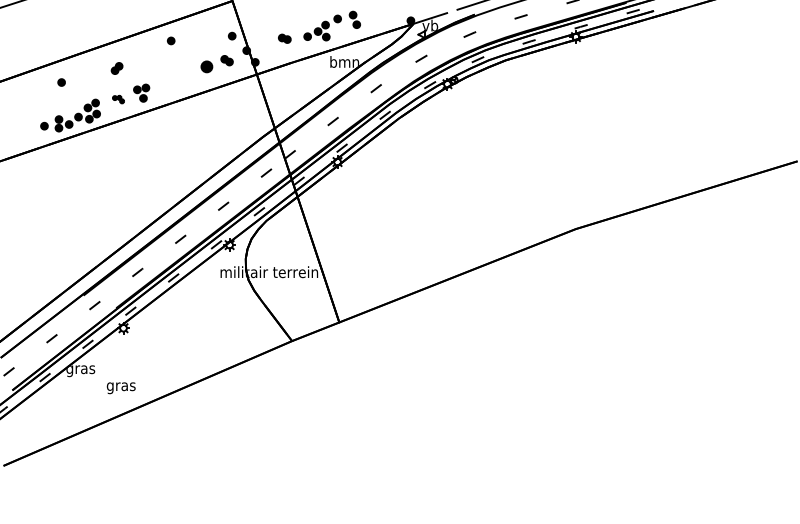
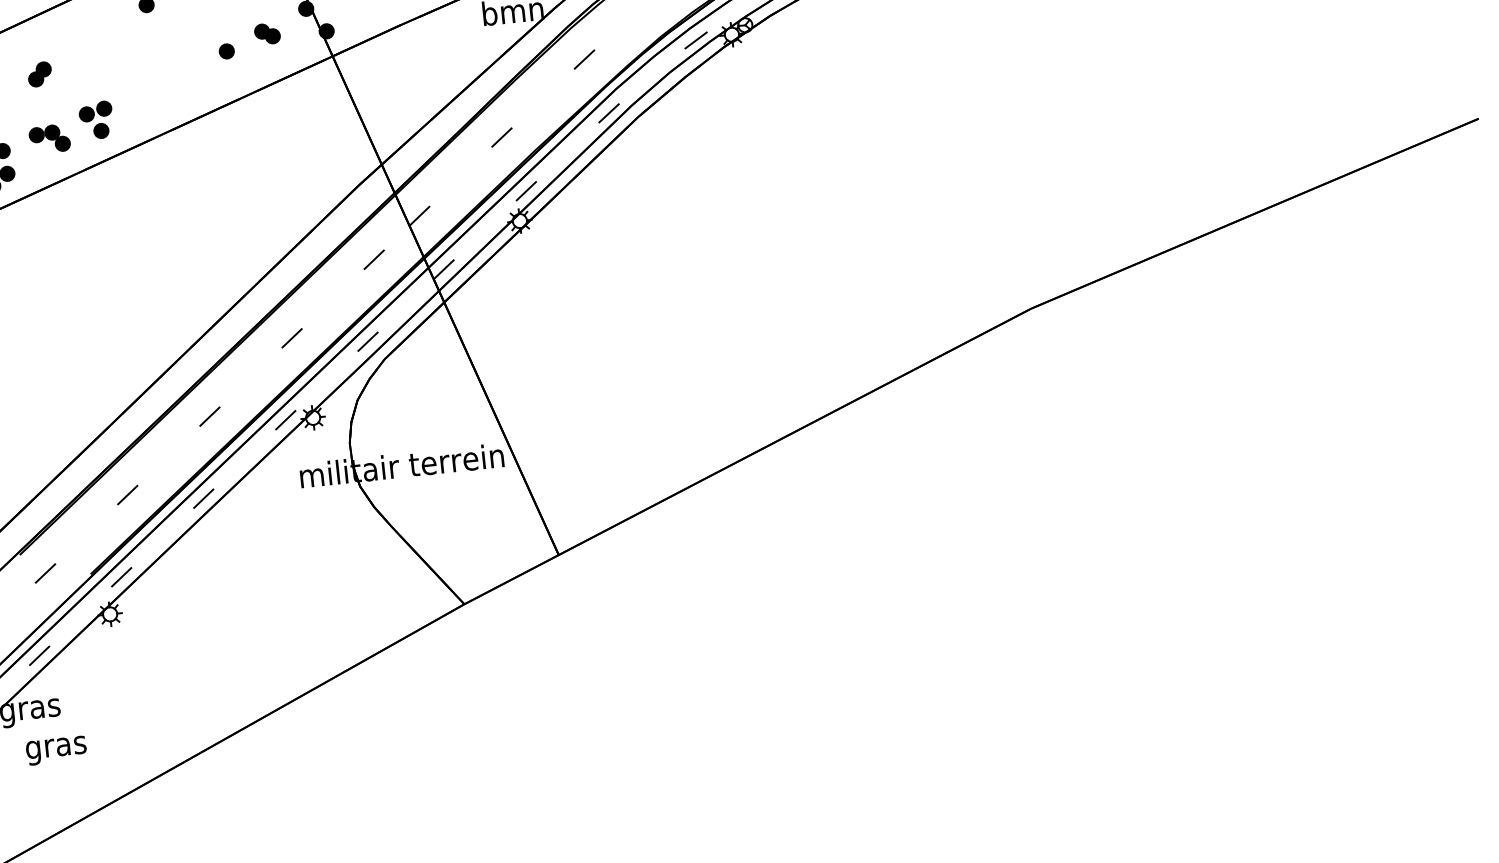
part: (206, 66) -> (225, 50), size x0.62
part: (118, 99) -> (49, 138), size x1.67
text: (120, 388) -> (55, 751), moved

